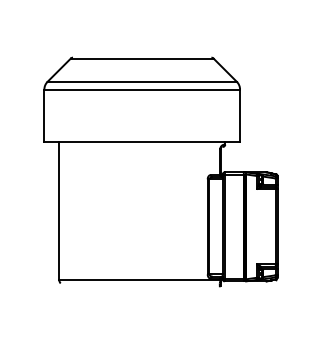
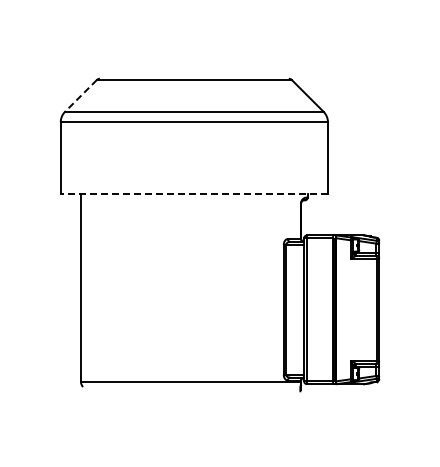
line: (59, 69) -> (81, 95), solid -> dashed
line: (142, 142) -> (194, 194), solid -> dashed

